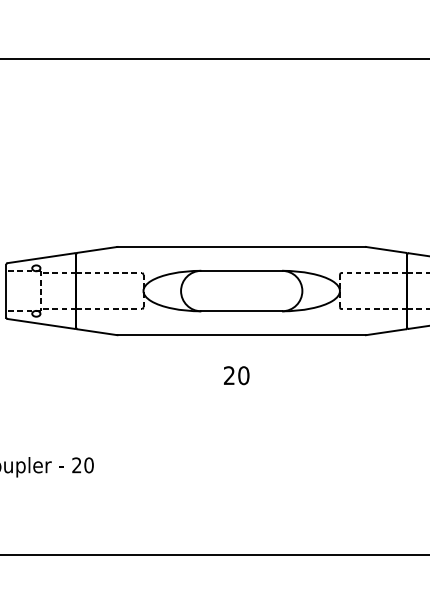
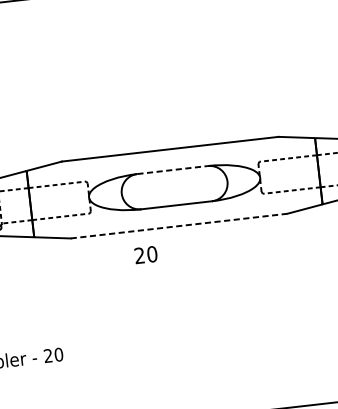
line: (242, 270) -> (173, 169), solid -> dashed
line: (242, 335) -> (179, 226), solid -> dashed
text: (236, 375) -> (145, 254), moved

